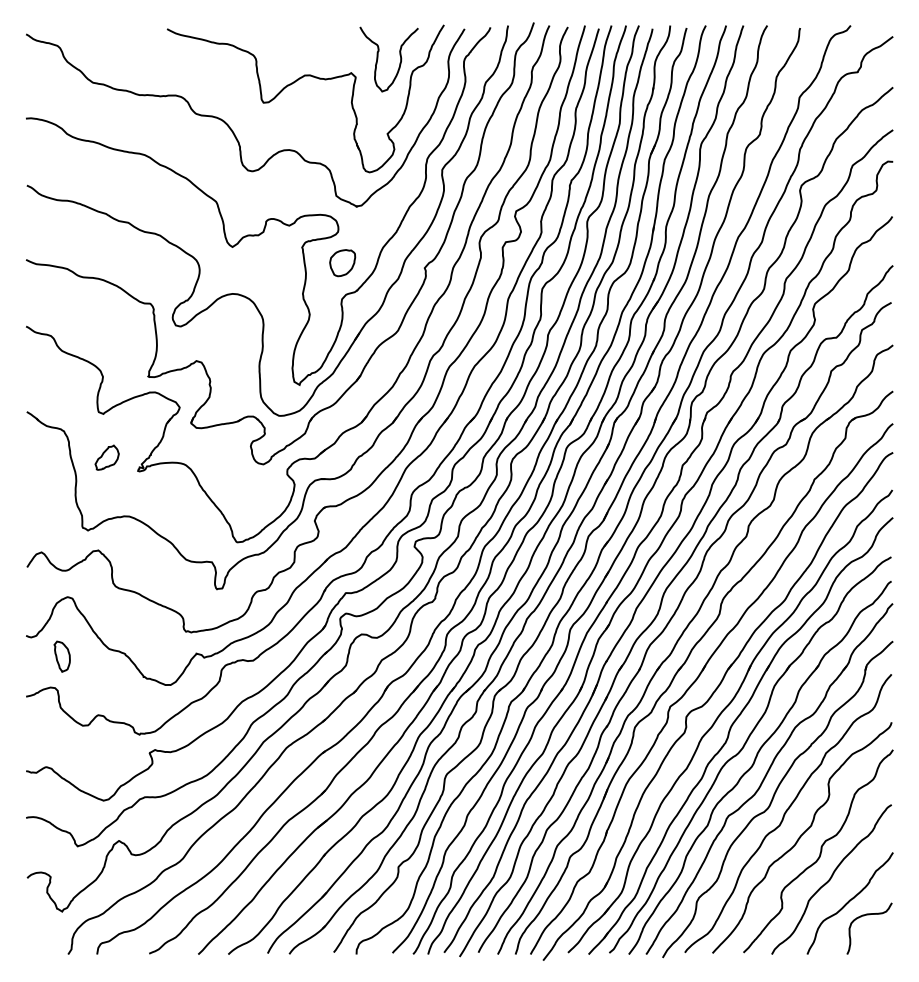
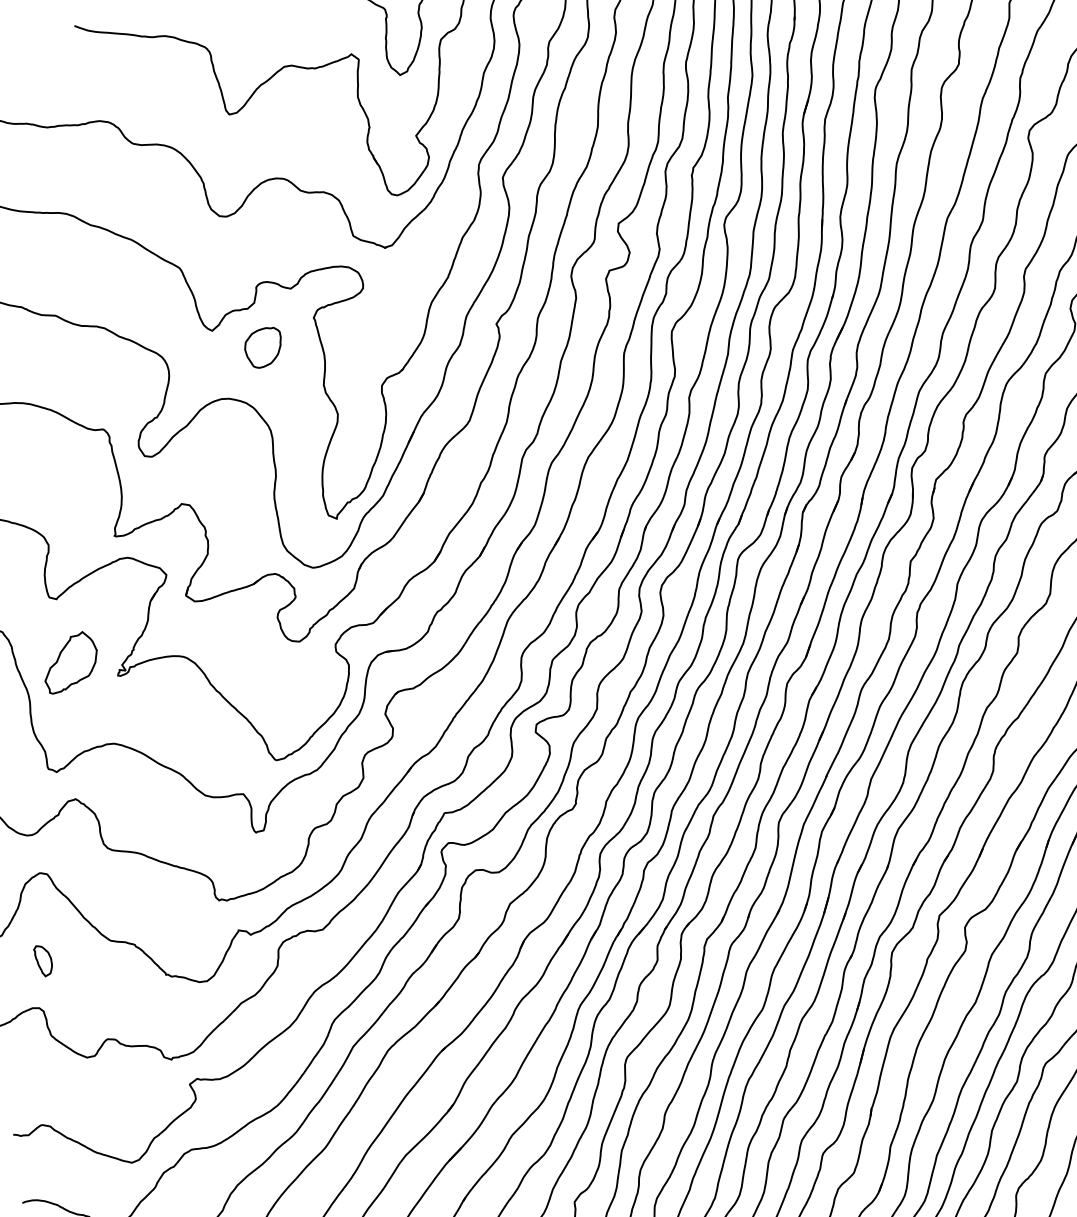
part: (342, 263) -> (263, 348), moved
part: (106, 457) -> (69, 662), size x1.6
part: (61, 656) -> (42, 960), size x0.7

